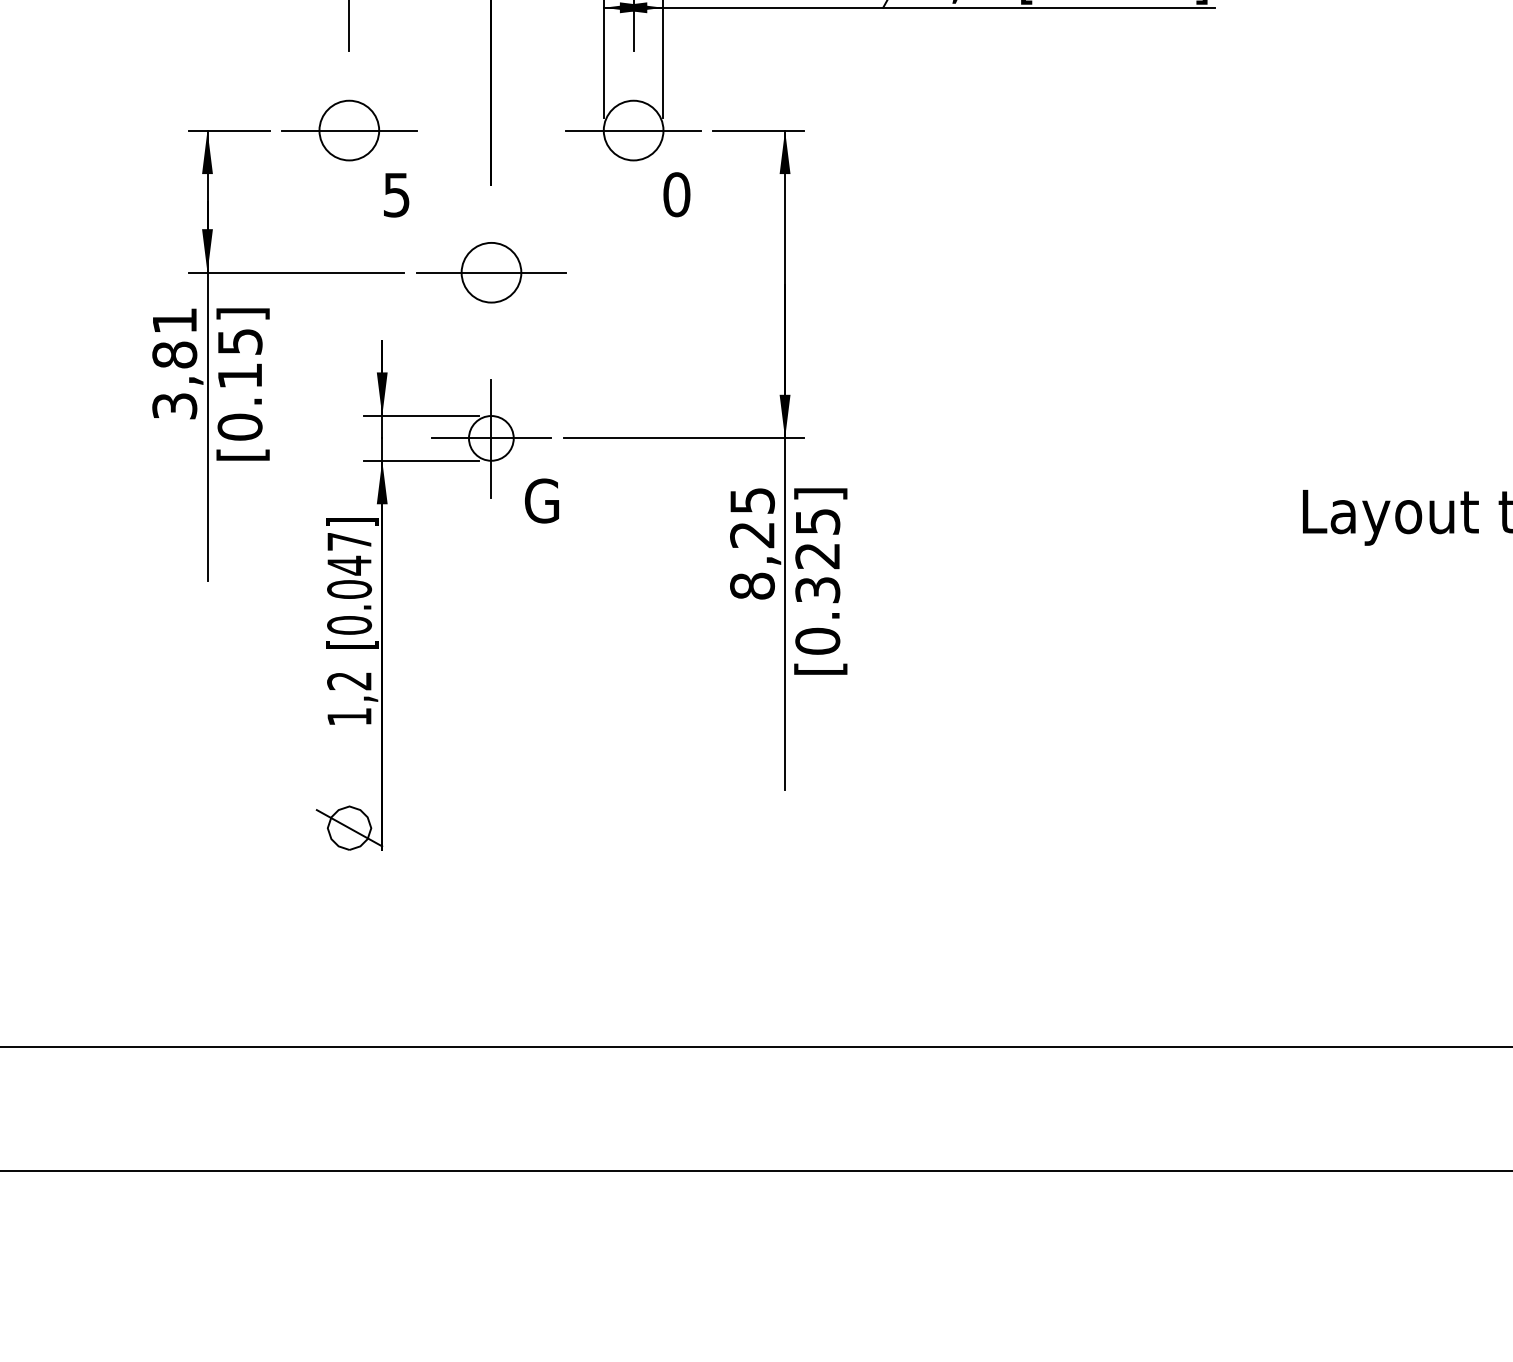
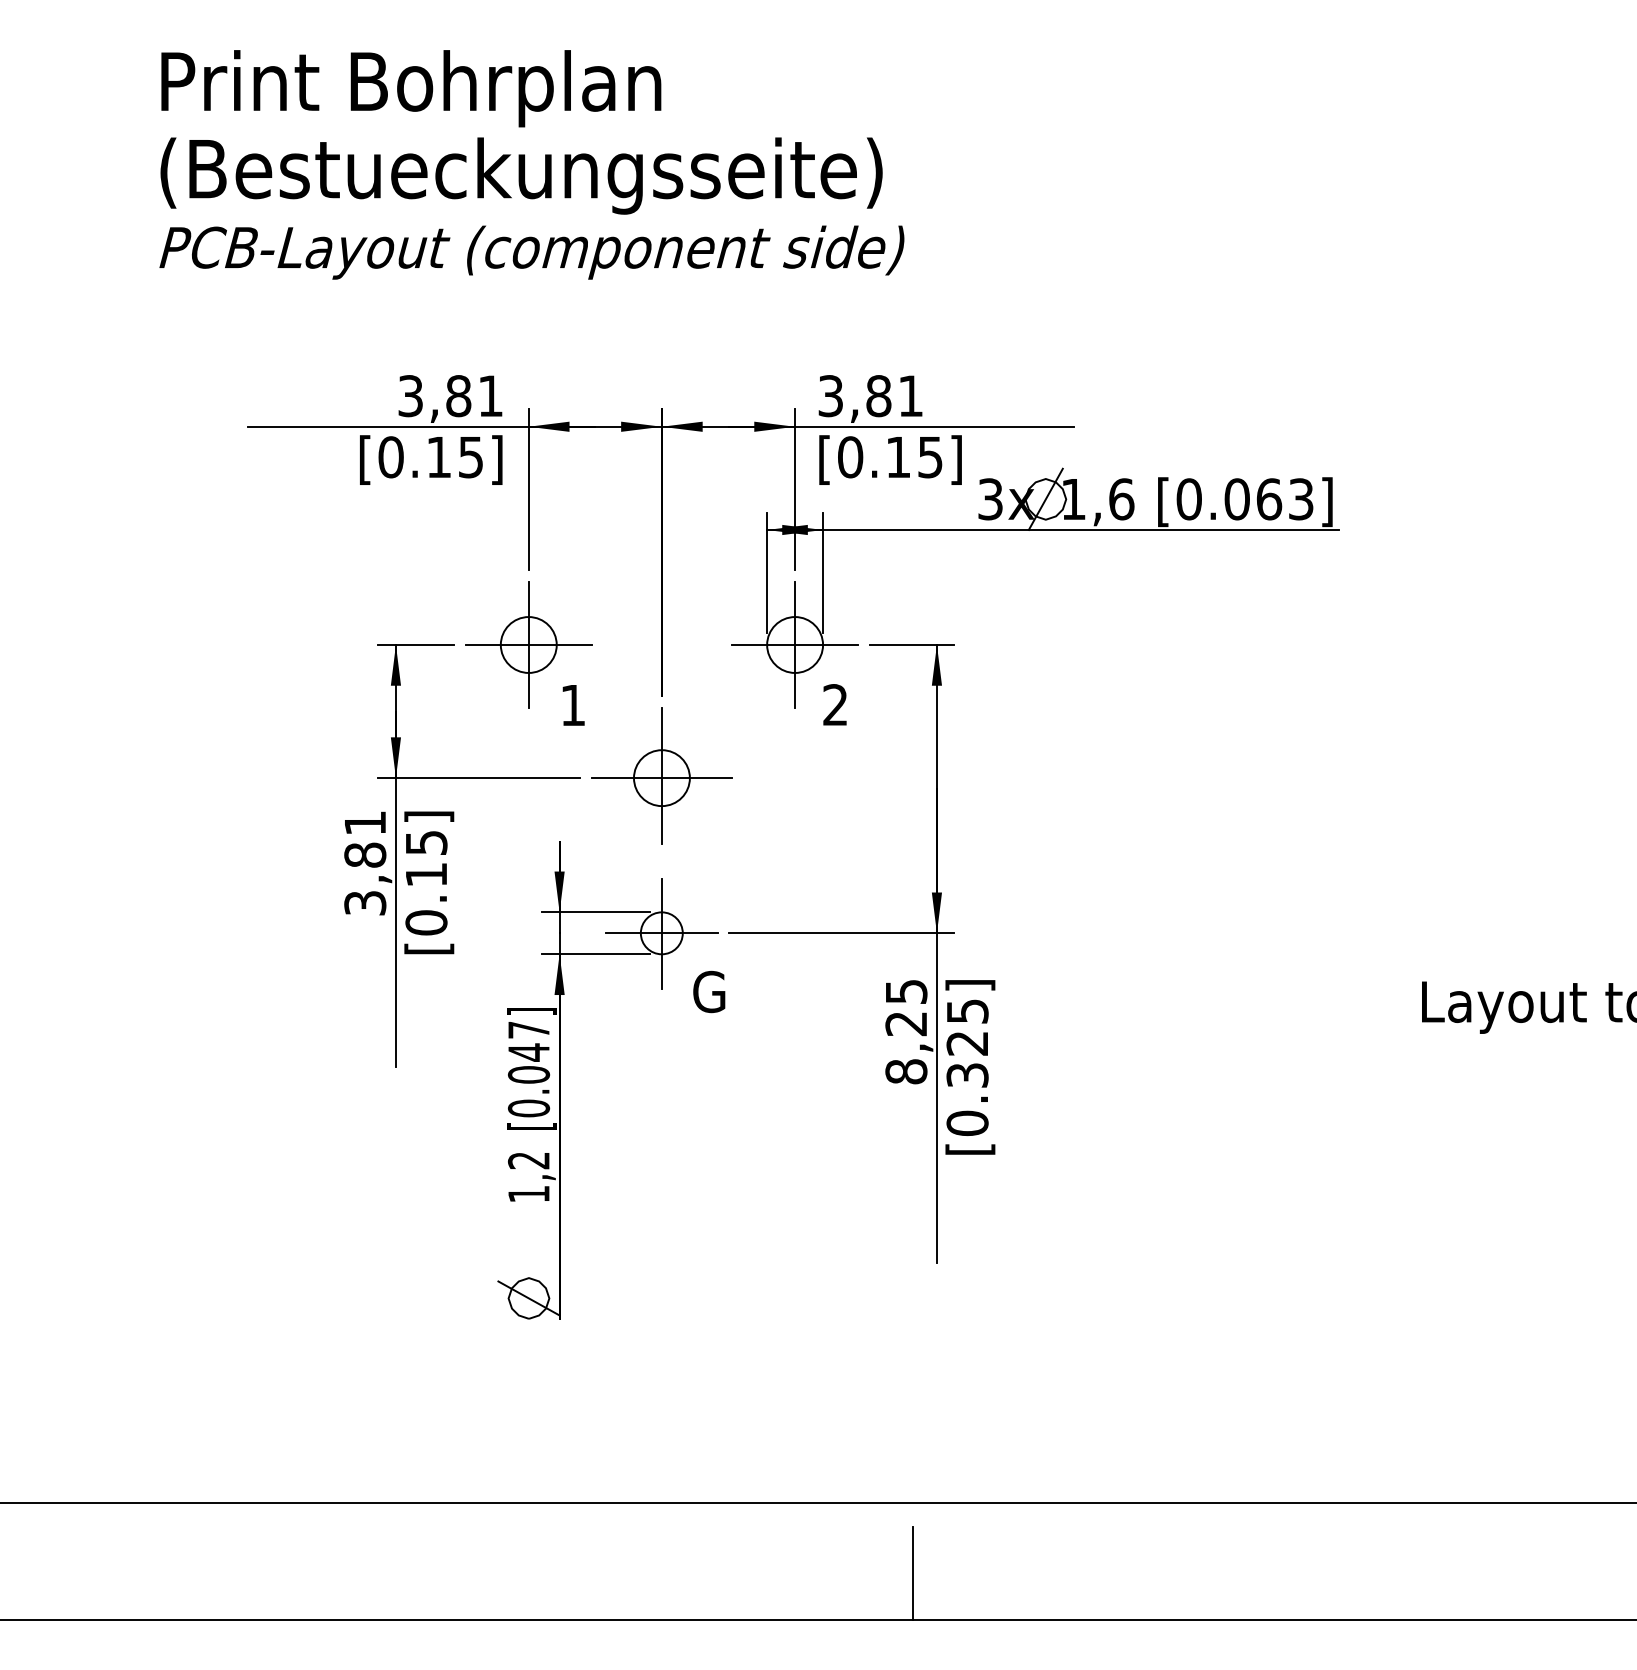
line: (349, 130) -> (528, 644), added
line: (634, 130) -> (795, 644), added
text: (395, 195) -> (572, 705), 5 -> 1
text: (676, 195) -> (835, 705), 0 -> 2
line: (491, 269) -> (661, 775), added
line: (758, 1120) -> (912, 1572), added

